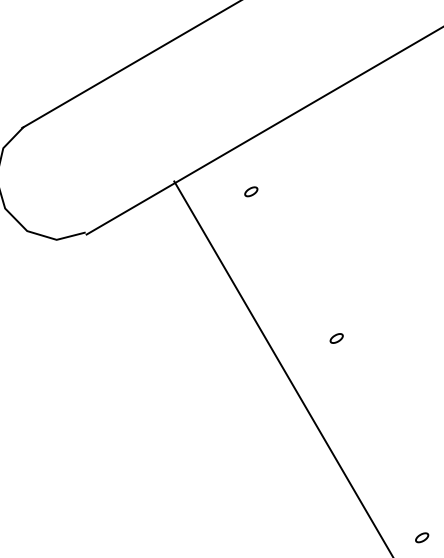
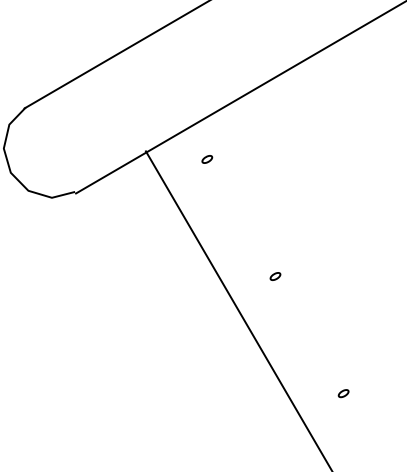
part: (421, 537) -> (343, 393), moved

